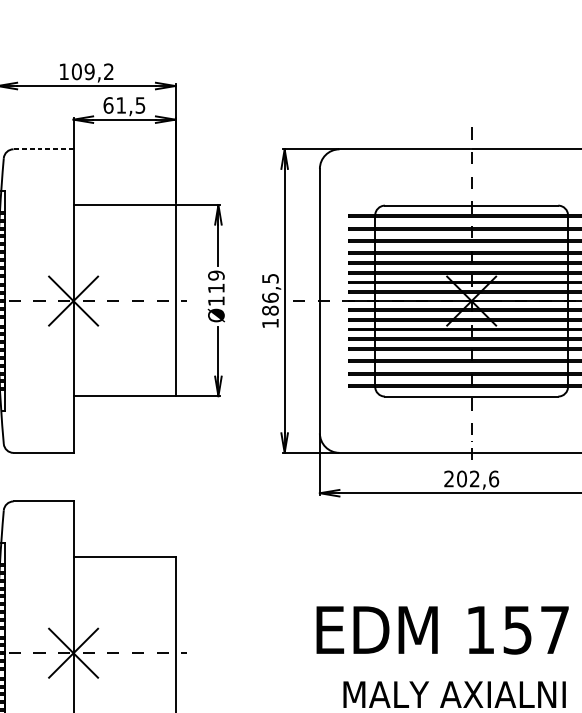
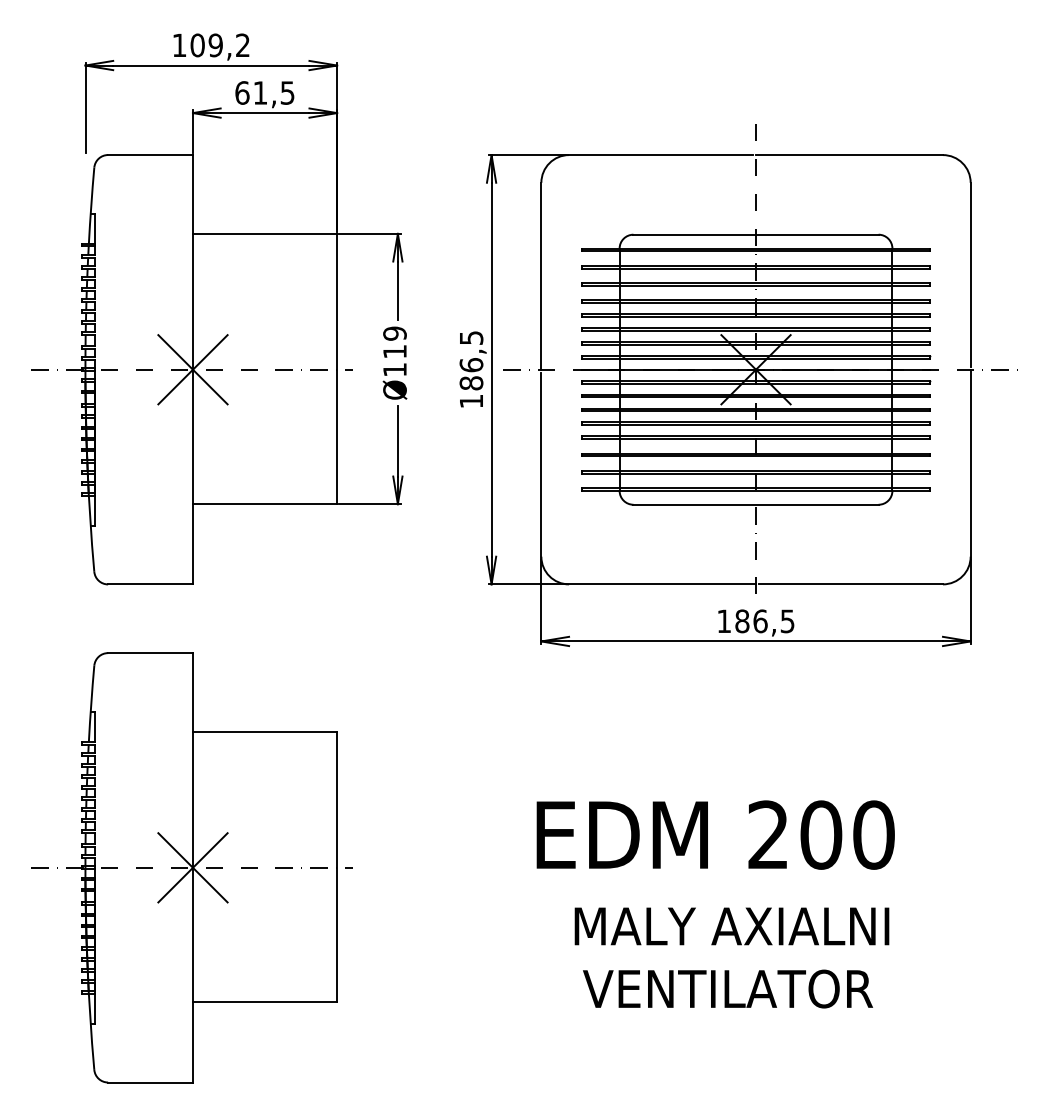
line: (43, 149) -> (150, 155), dashed -> solid
text: (471, 479) -> (755, 621), 202,6 -> 186,5
text: (517, 629) -> (821, 834), 157 -> 200

